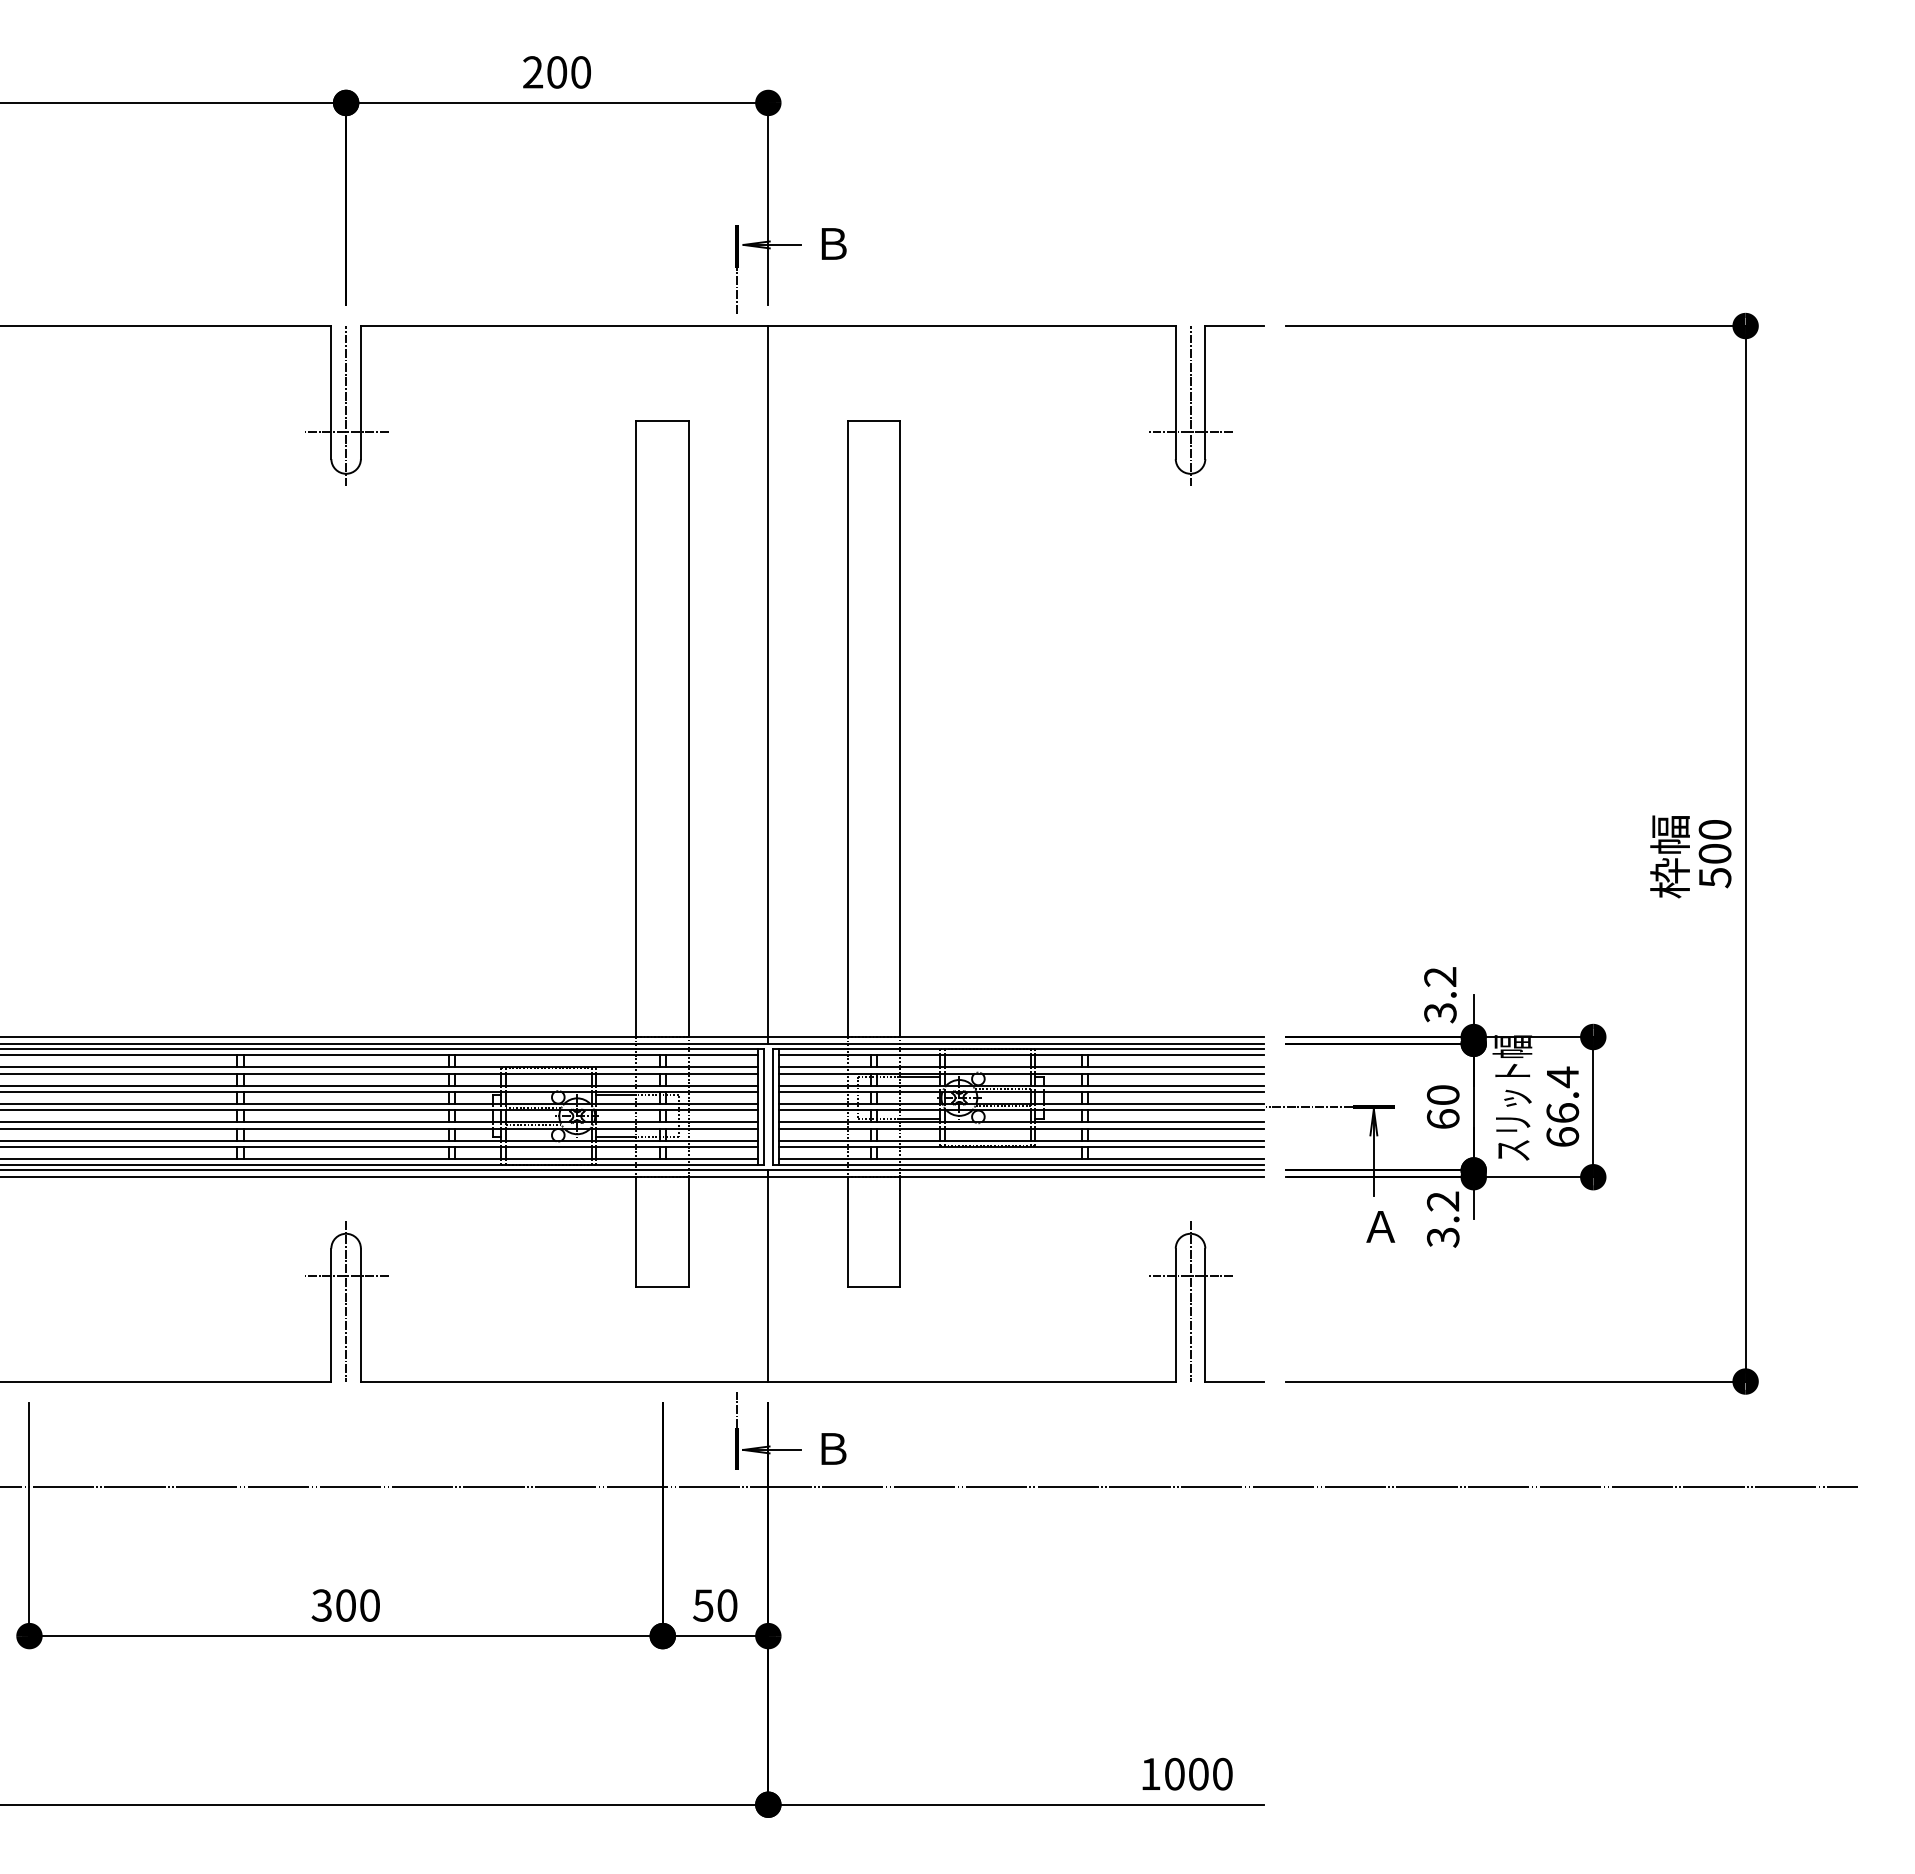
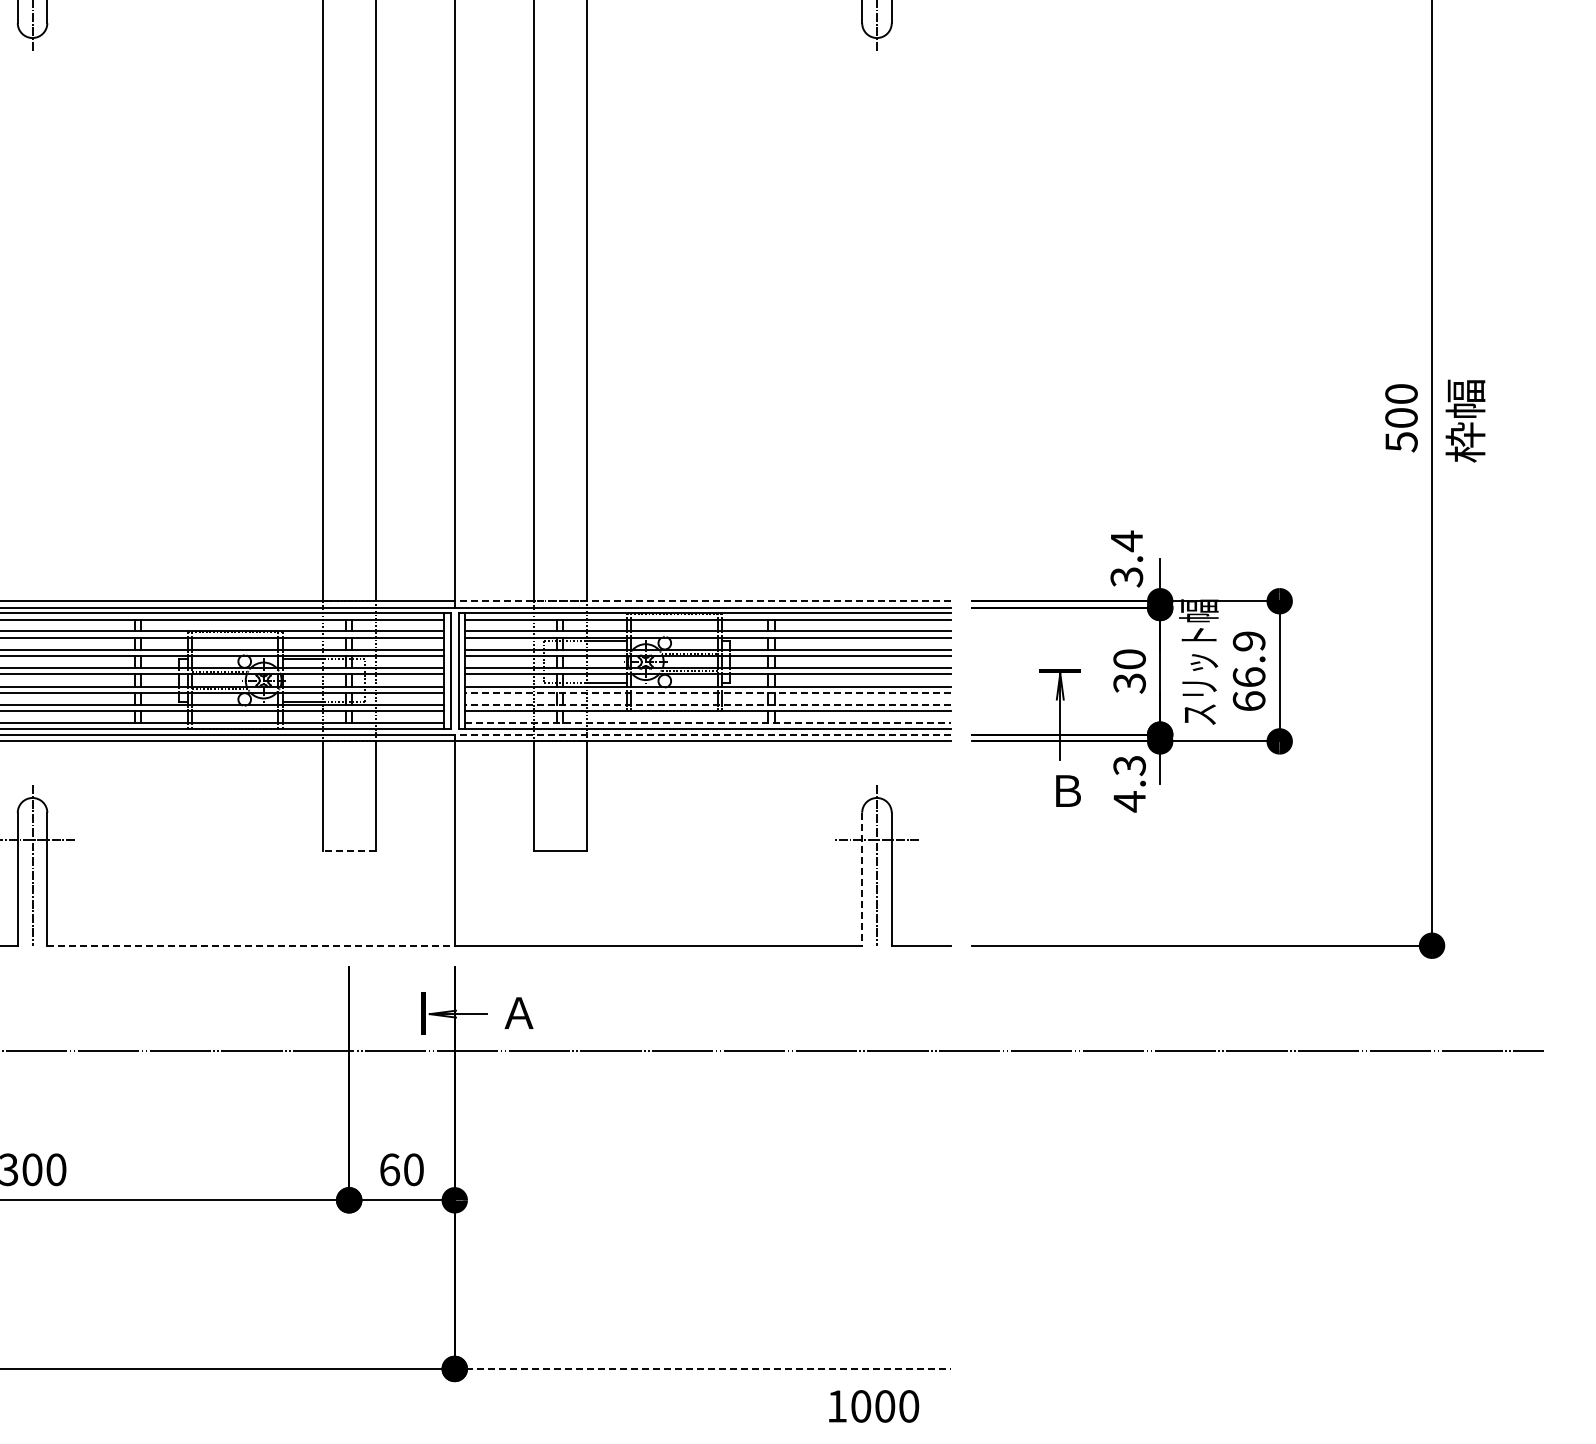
text: (1669, 856) -> (1464, 420), moved
text: (1440, 976) -> (1126, 540), 3.2 -> 3.4
line: (1015, 1037) -> (701, 601), solid -> dashed
text: (1562, 1077) -> (1248, 641), 66.4 -> 66.9
line: (1309, 1107) -> (995, 671), removed
text: (1442, 1119) -> (1128, 683), 60 -> 30
line: (1021, 1128) -> (707, 692), solid -> dashed
line: (1021, 1140) -> (707, 704), solid -> dashed
line: (1021, 1158) -> (707, 722), solid -> dashed
line: (1015, 1170) -> (701, 734), solid -> dashed
text: (1442, 1219) -> (1128, 783), 3.2 -> 4.3
text: (1380, 1226) -> (1066, 790), Ａ -> Ｂ
line: (662, 1286) -> (348, 850), solid -> dashed
line: (1175, 1315) -> (861, 879), solid -> dashed
line: (564, 1381) -> (250, 945), solid -> dashed
line: (737, 1409) -> (423, 973), removed
text: (832, 1448) -> (518, 1012), Ｂ -> Ａ
text: (703, 1605) -> (389, 1169), 50 -> 60
text: (1187, 1773) -> (873, 1405), moved
line: (1016, 1804) -> (702, 1368), solid -> dashed

